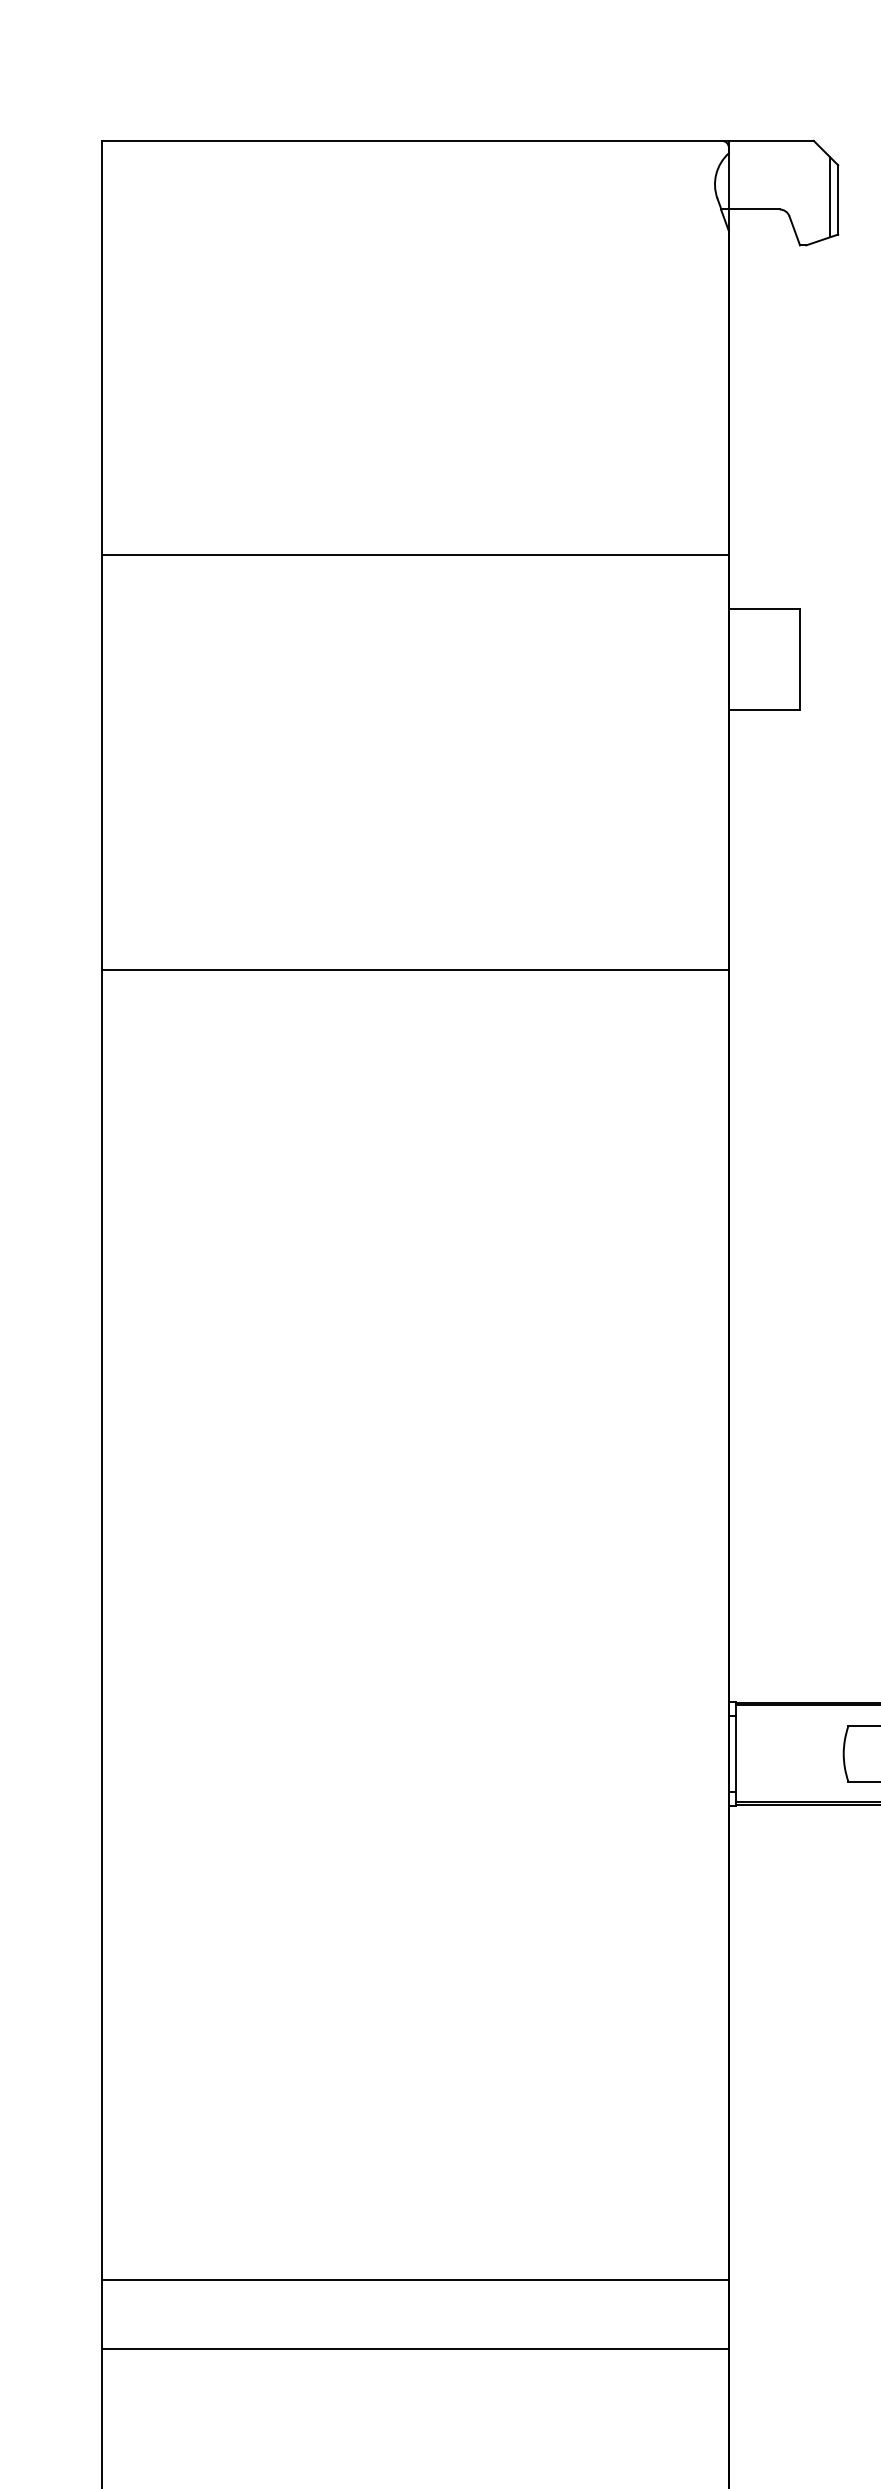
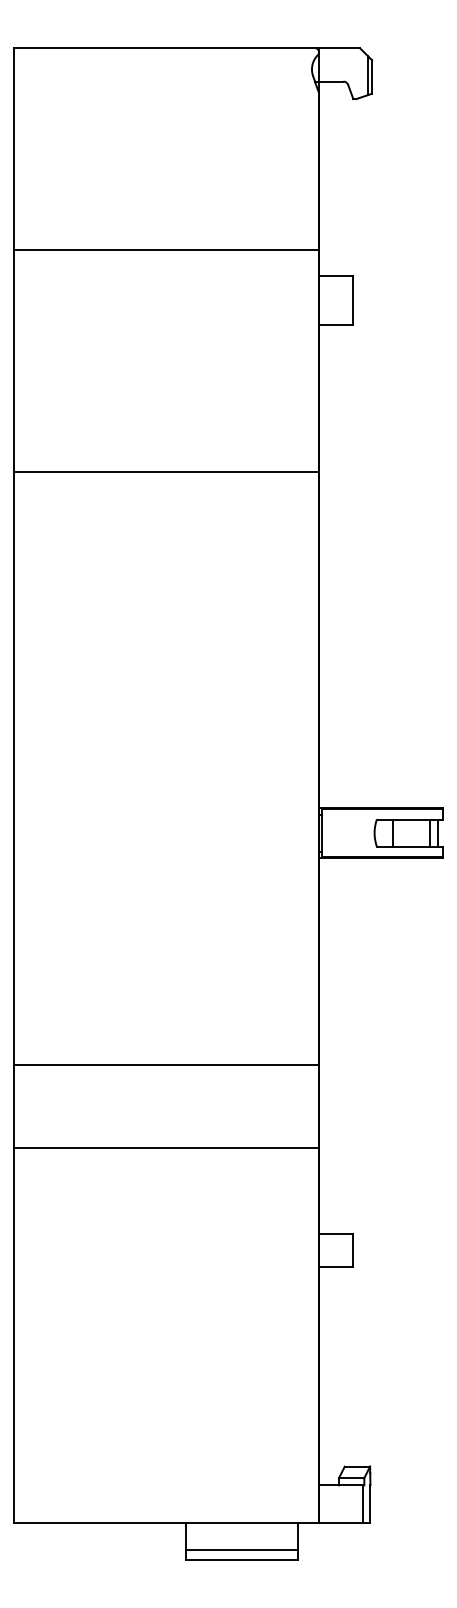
line: (413, 969) -> (165, 471), moved
line: (413, 2278) -> (165, 1064), moved
line: (413, 2348) -> (165, 1147), moved

